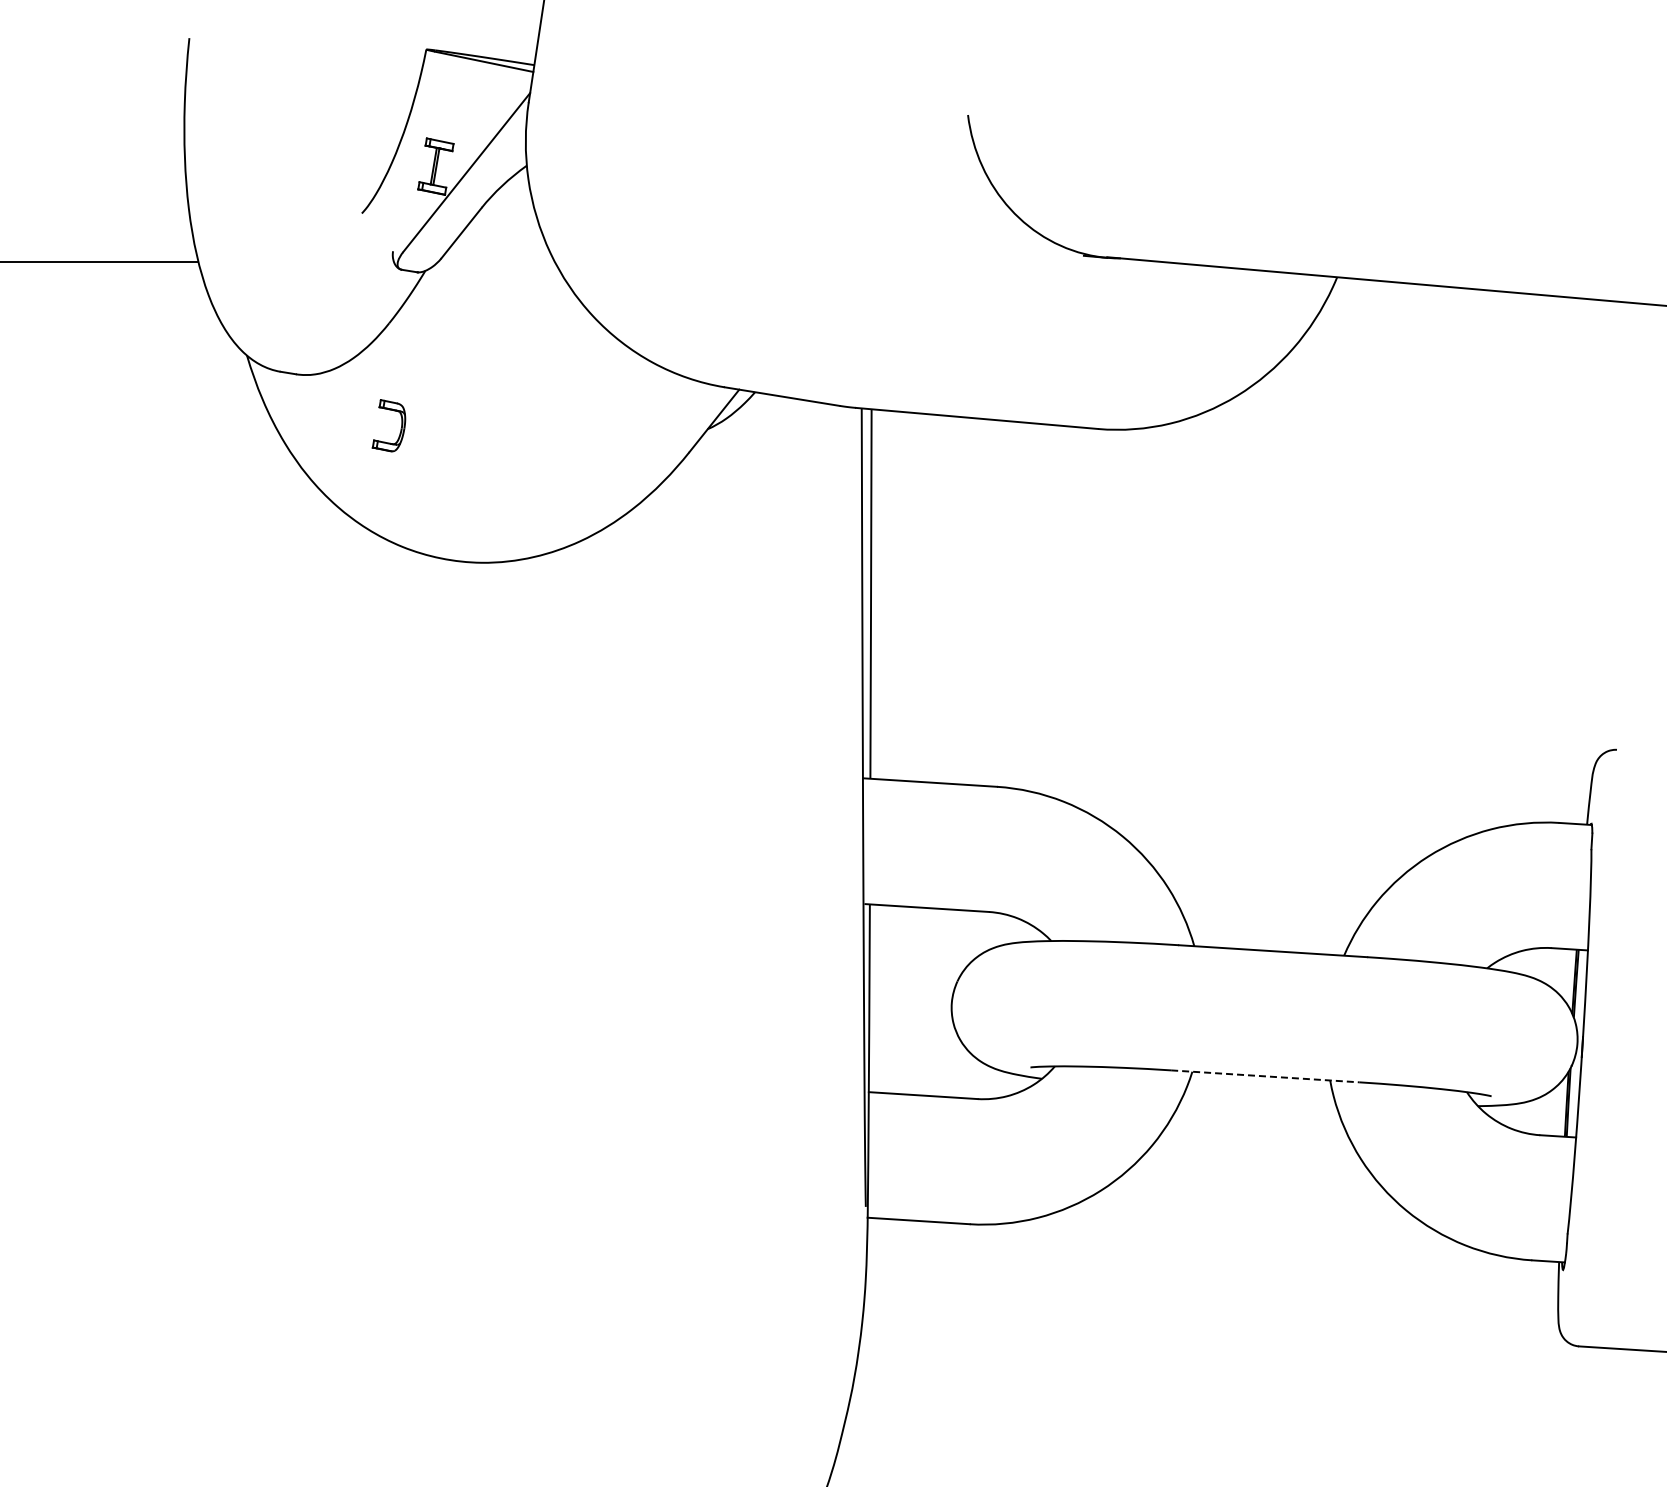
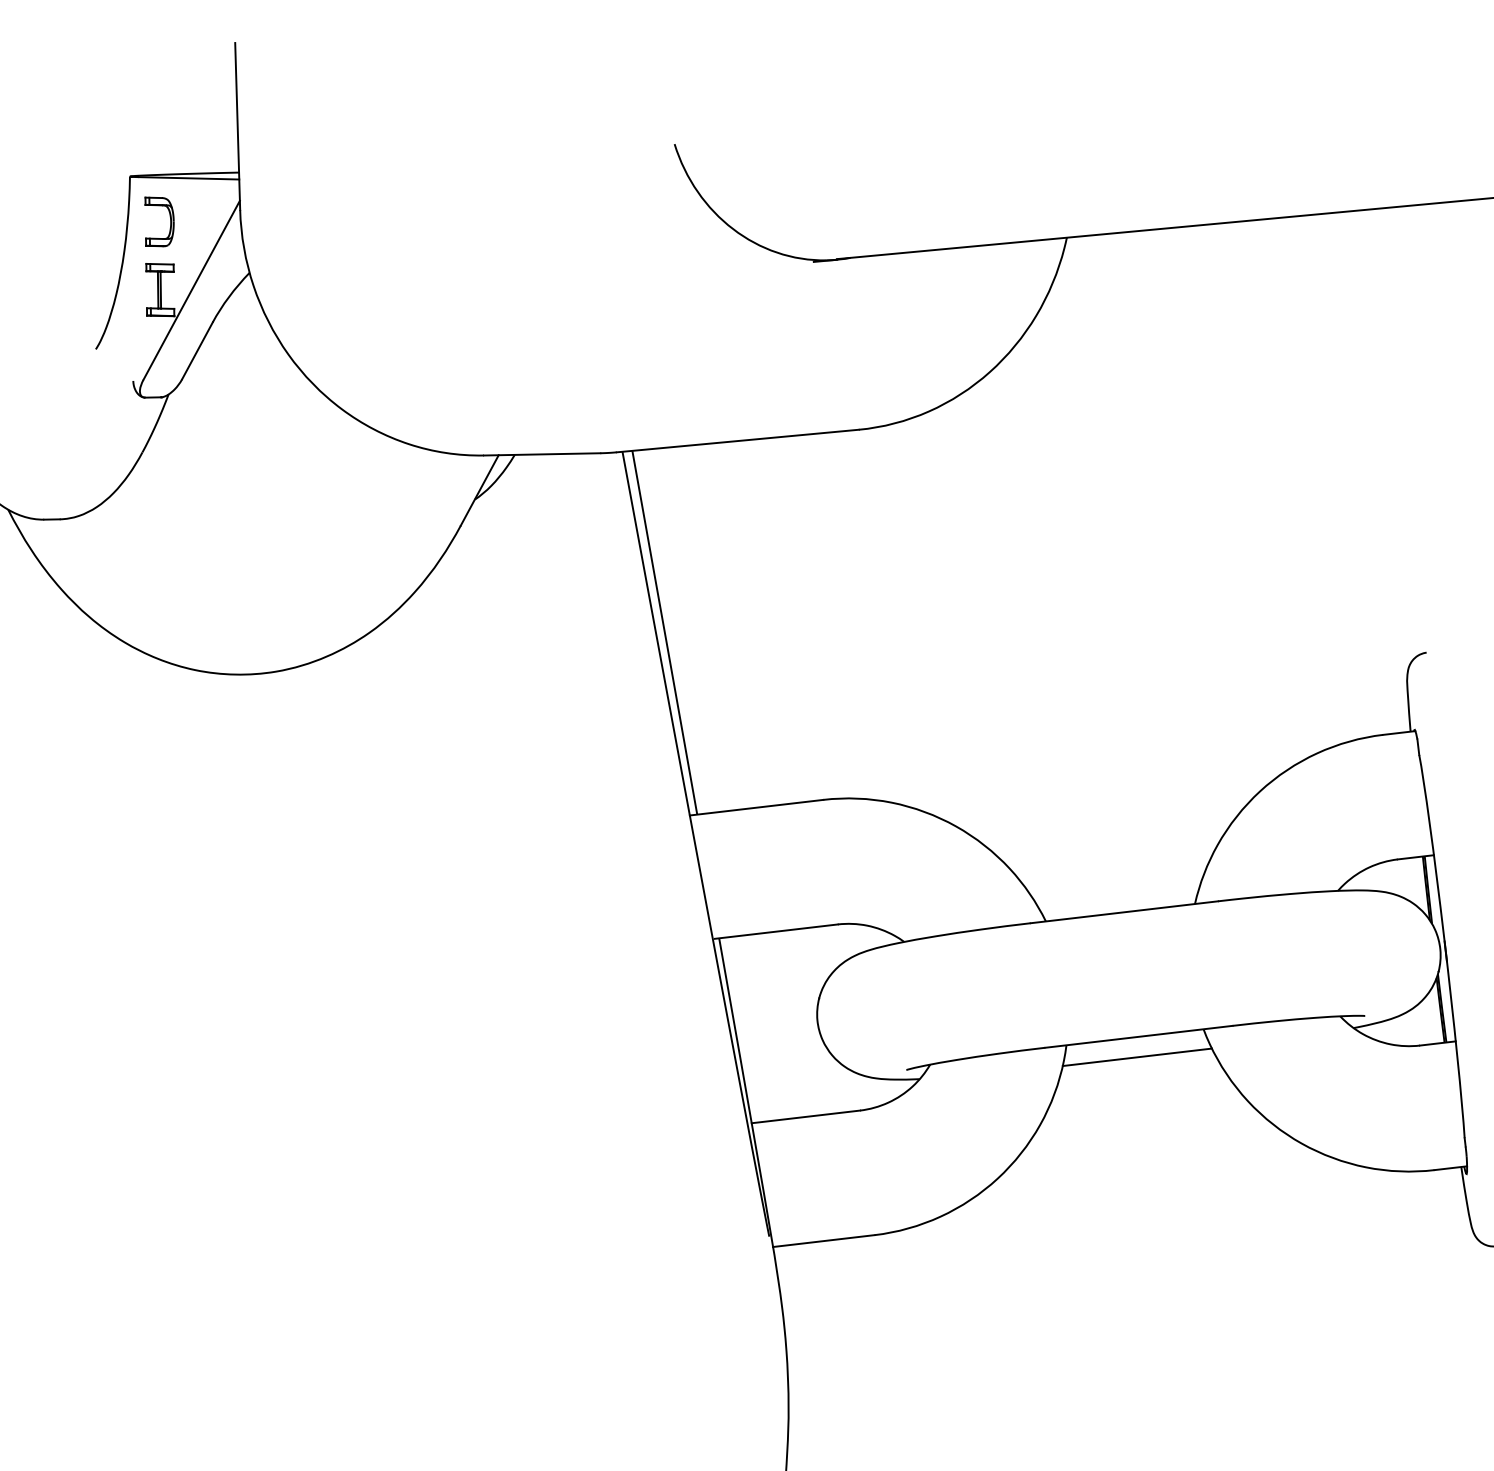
part: (400, 428) -> (169, 222), moved
line: (1265, 1076) -> (1139, 1036), dashed -> solid
line: (1259, 1095) -> (1136, 1056), added

